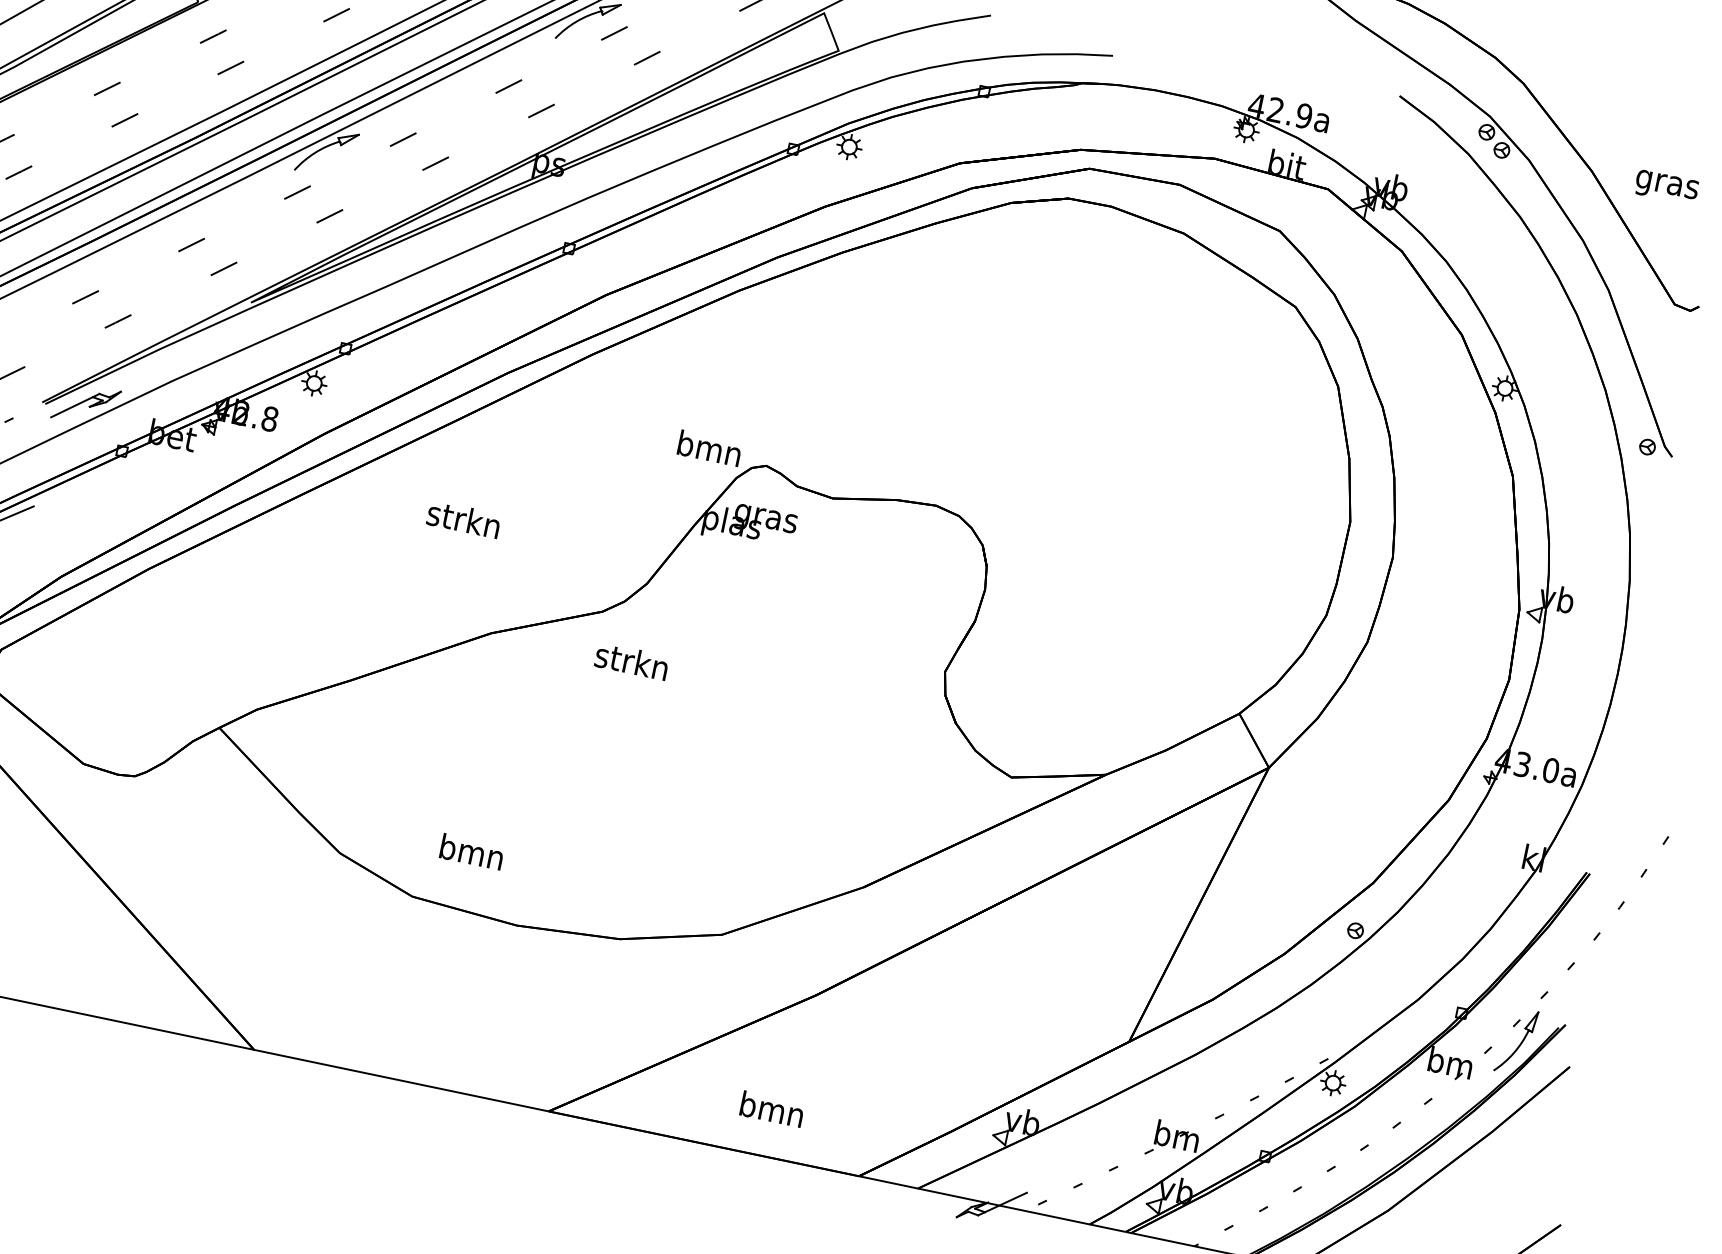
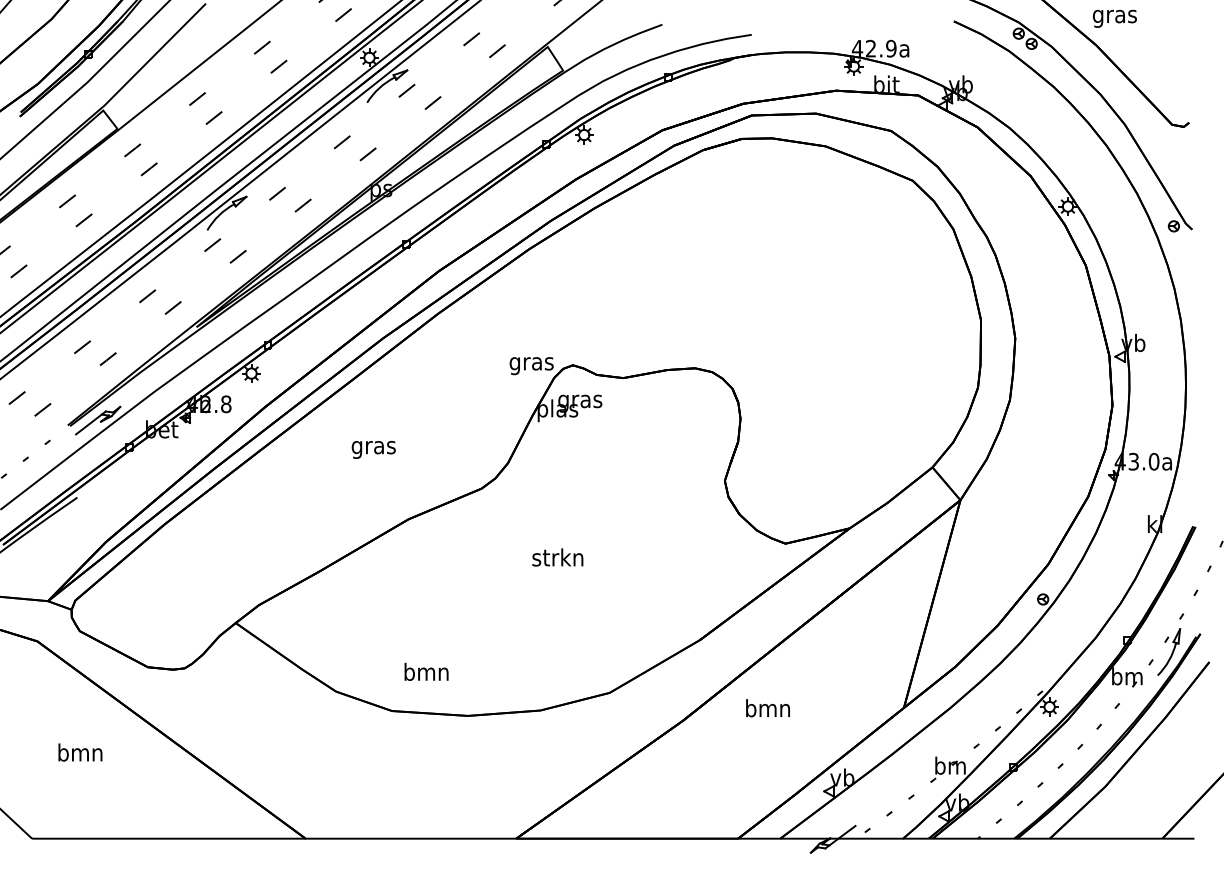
text: (1666, 187) -> (1114, 18), moved
text: (708, 451) -> (531, 363), bmn -> gras
text: (463, 522) -> (373, 447), strkn -> gras
text: (631, 661) -> (557, 557), moved
text: (771, 1109) -> (767, 708), moved

